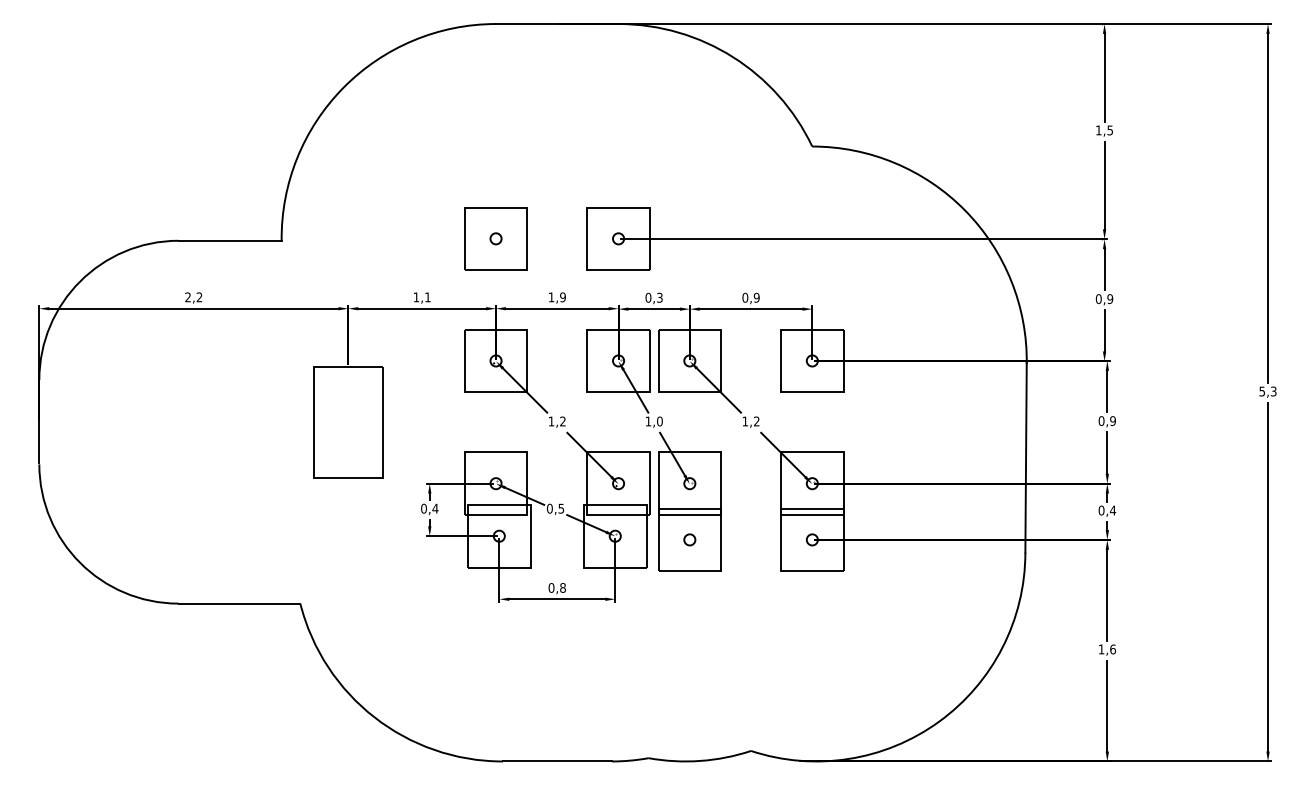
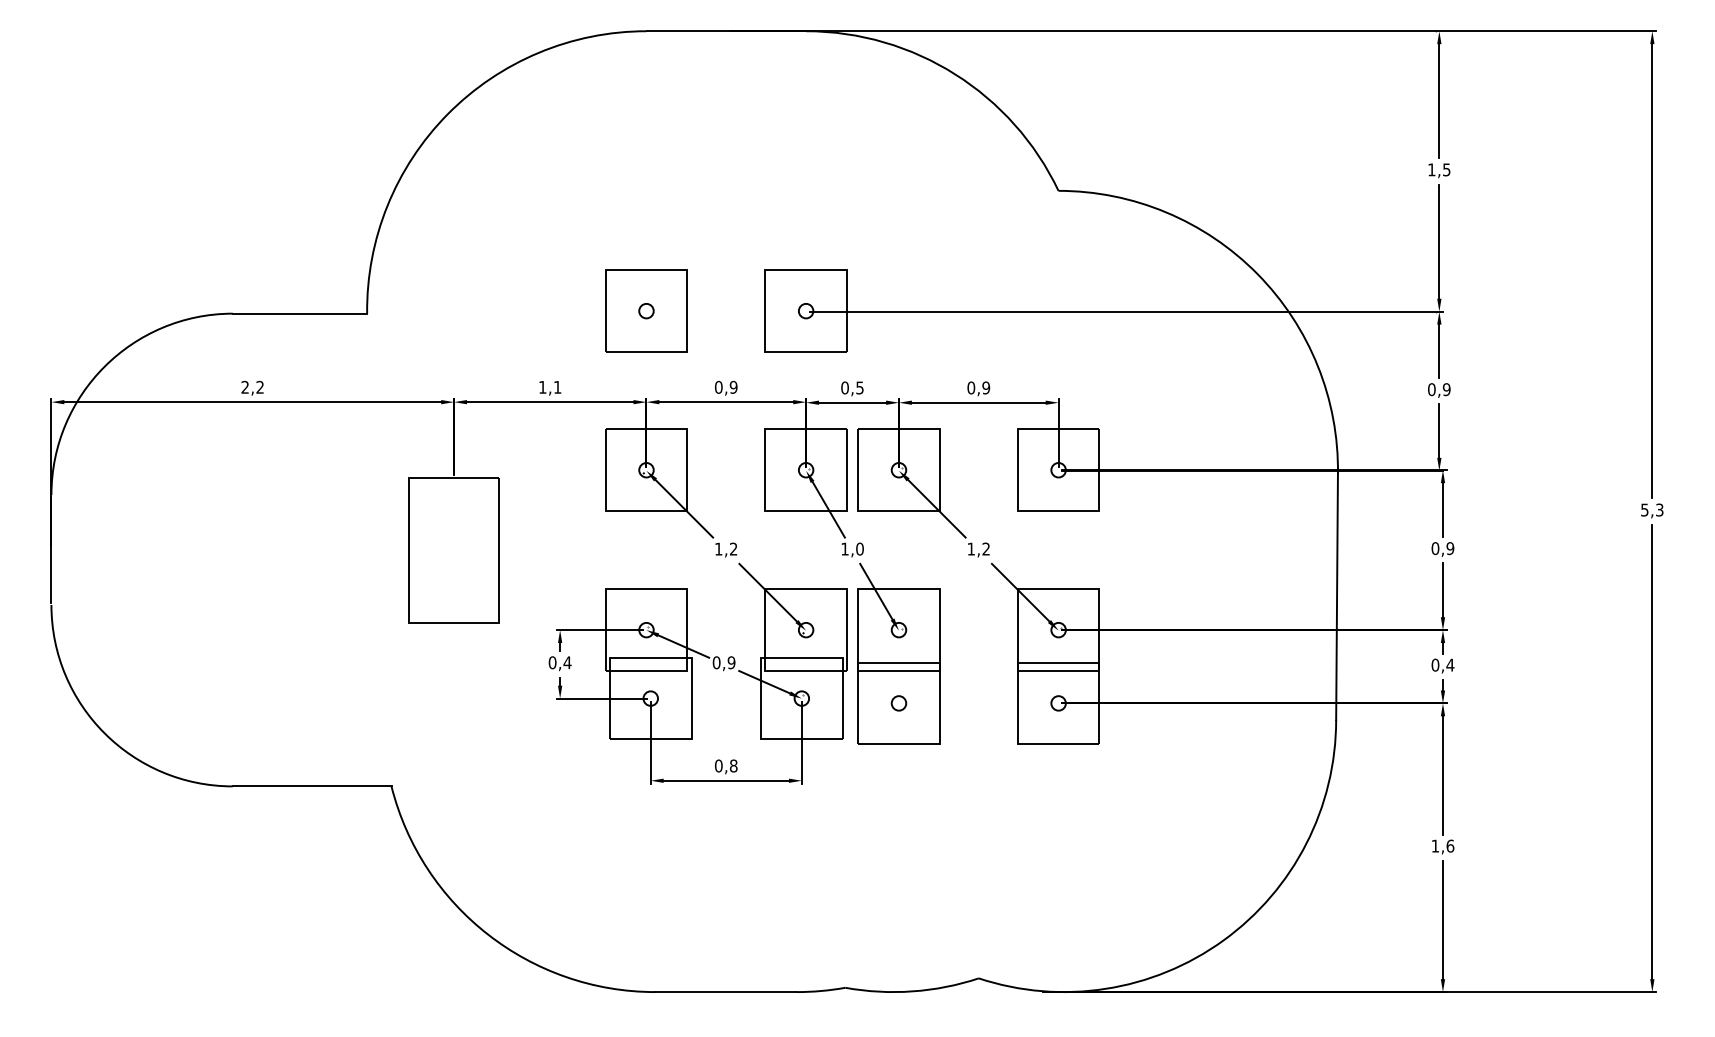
text: (551, 296) -> (718, 386), 1,9 -> 0,9
text: (659, 297) -> (859, 387), 0,3 -> 0,5
text: (561, 508) -> (731, 662), 0,5 -> 0,9

